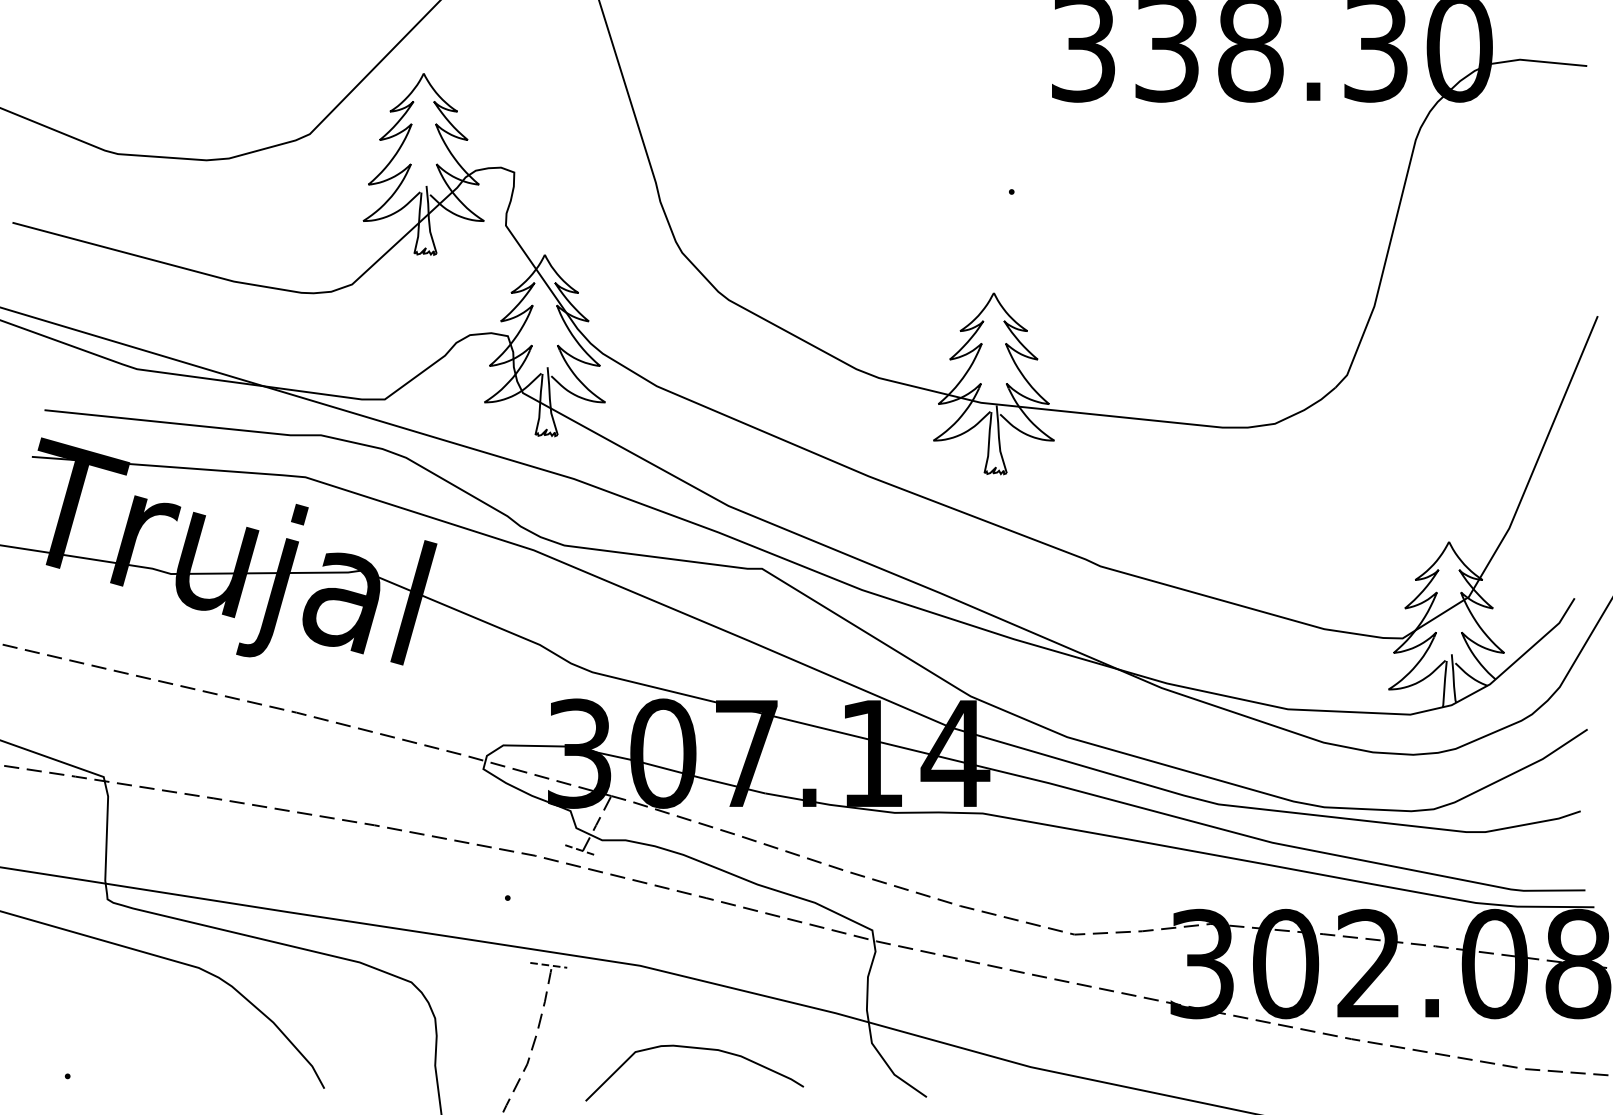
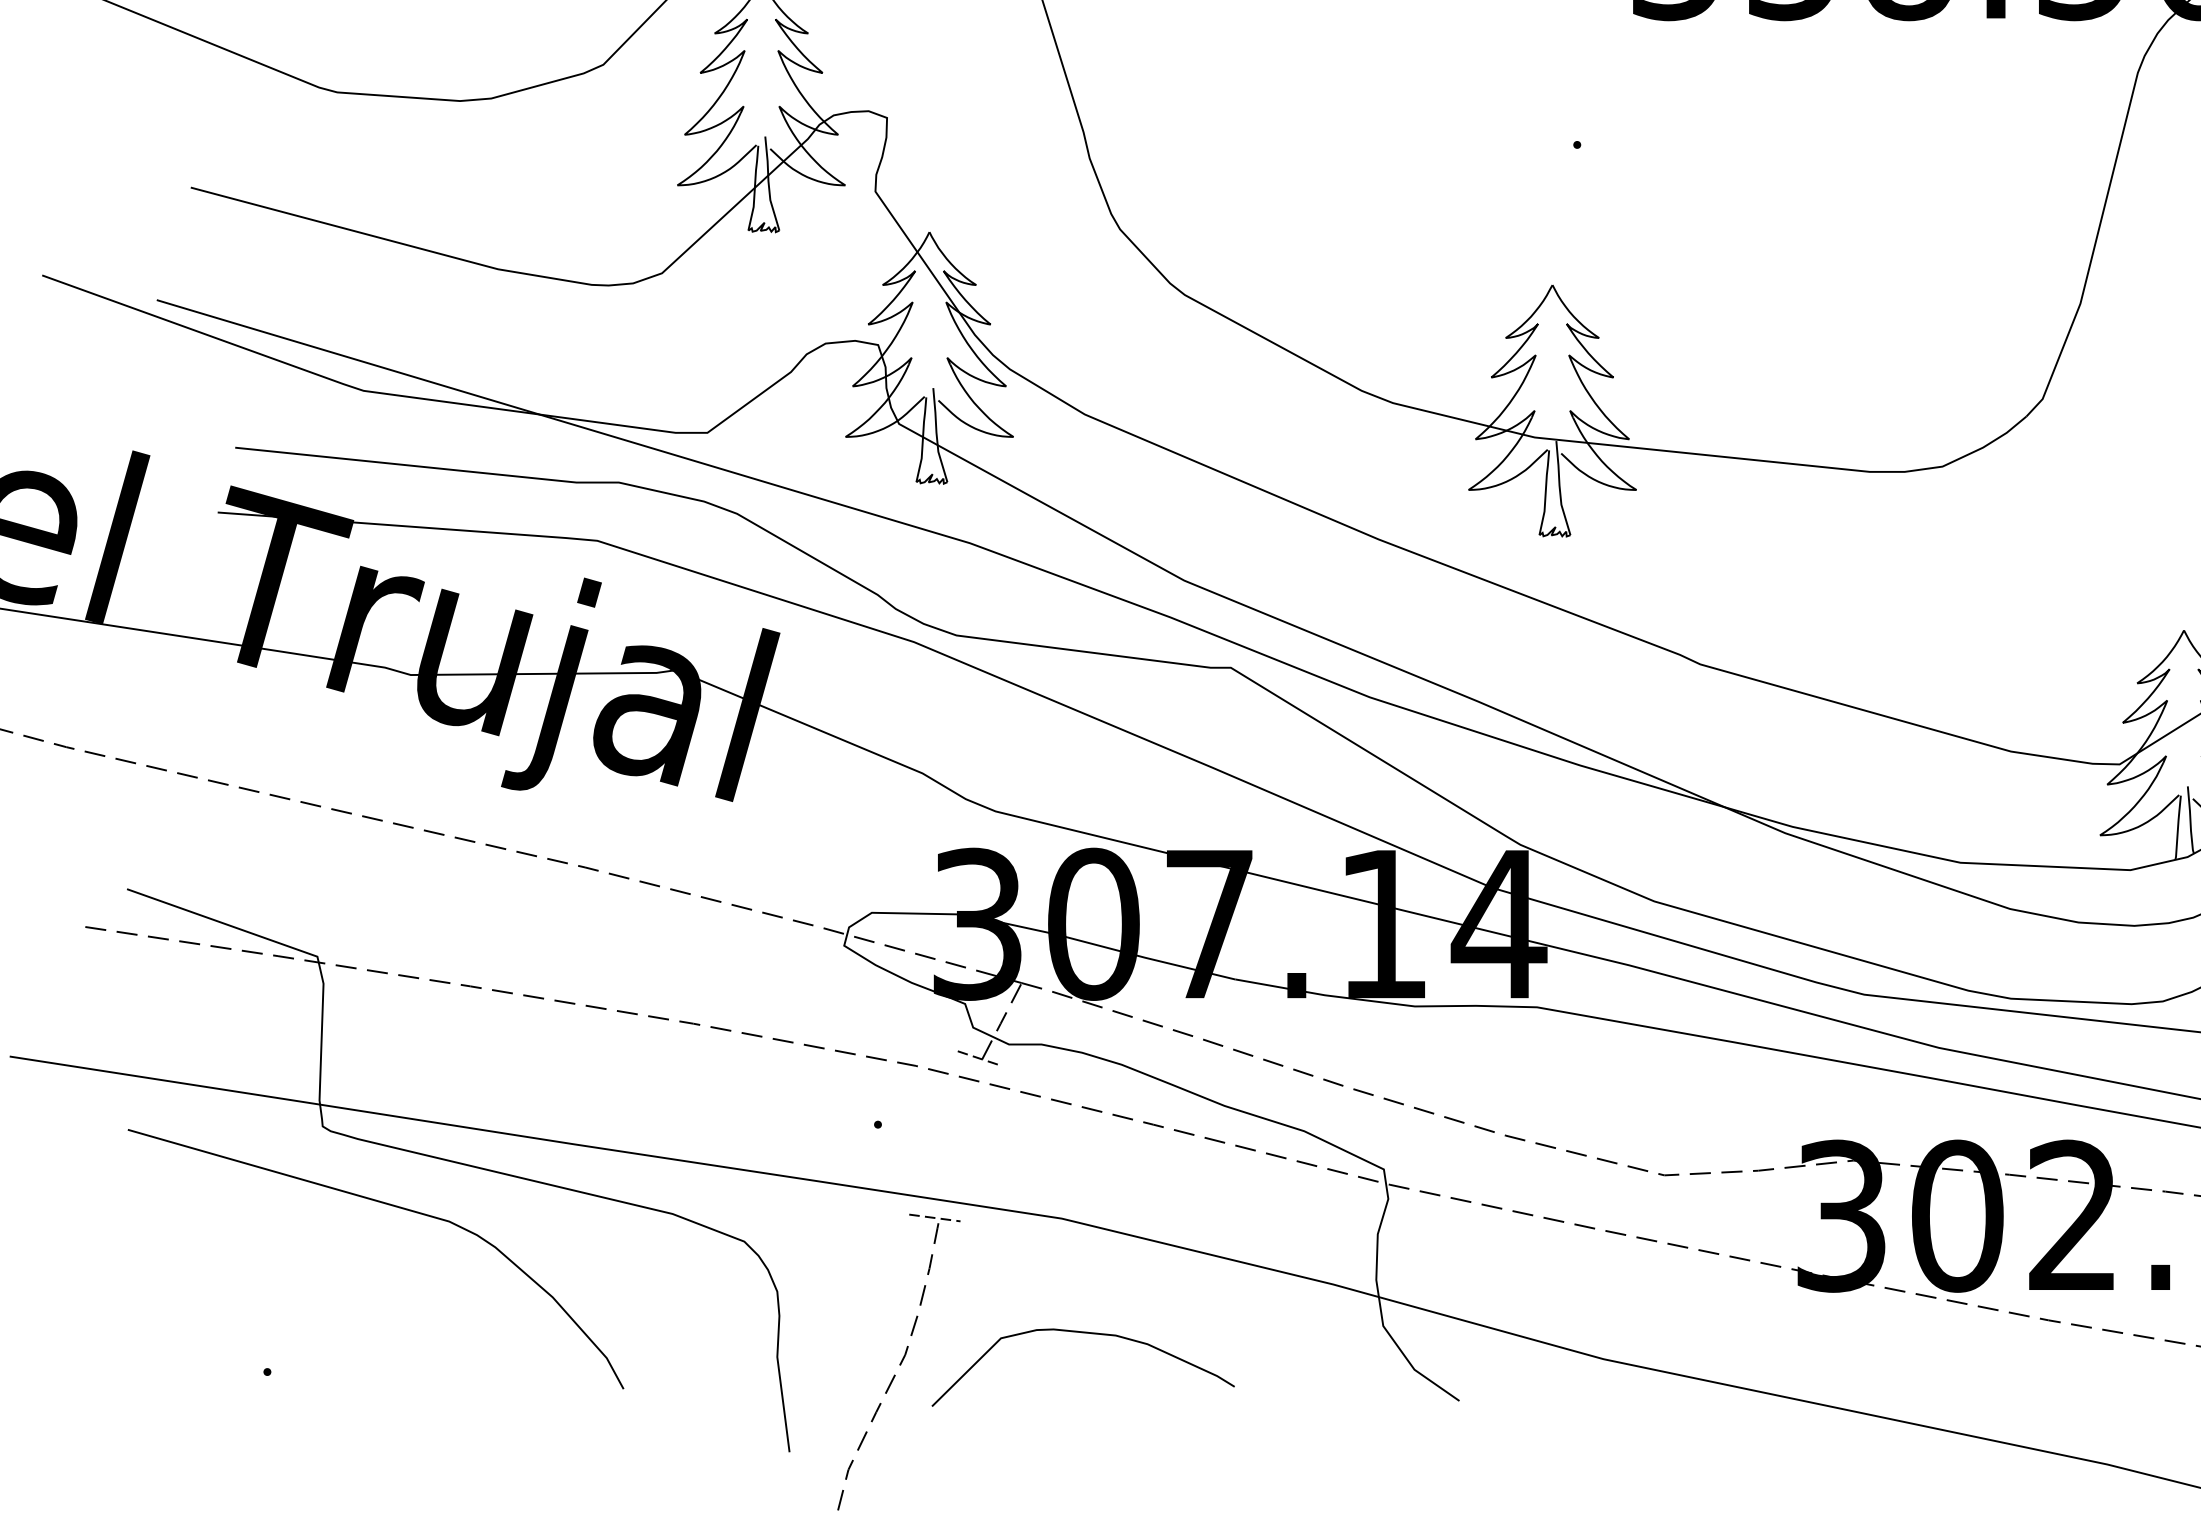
curve: (699, 1049) -> (1089, 1334), moved

